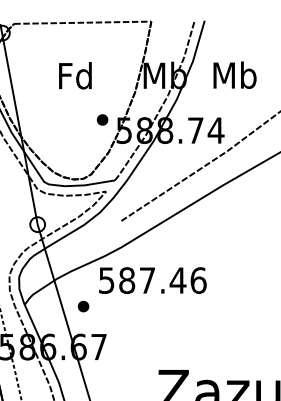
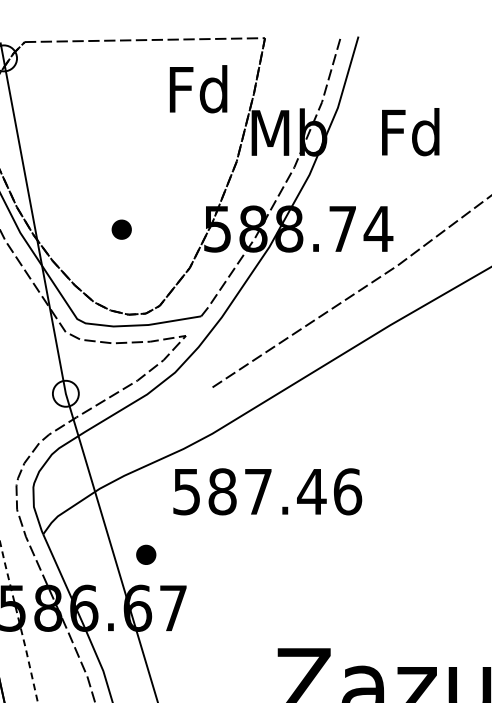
text: (234, 74) -> (410, 130), Mb -> Fd
text: (75, 75) -> (198, 88), moved
part: (102, 119) -> (121, 228), moved
part: (83, 306) -> (146, 554), moved

